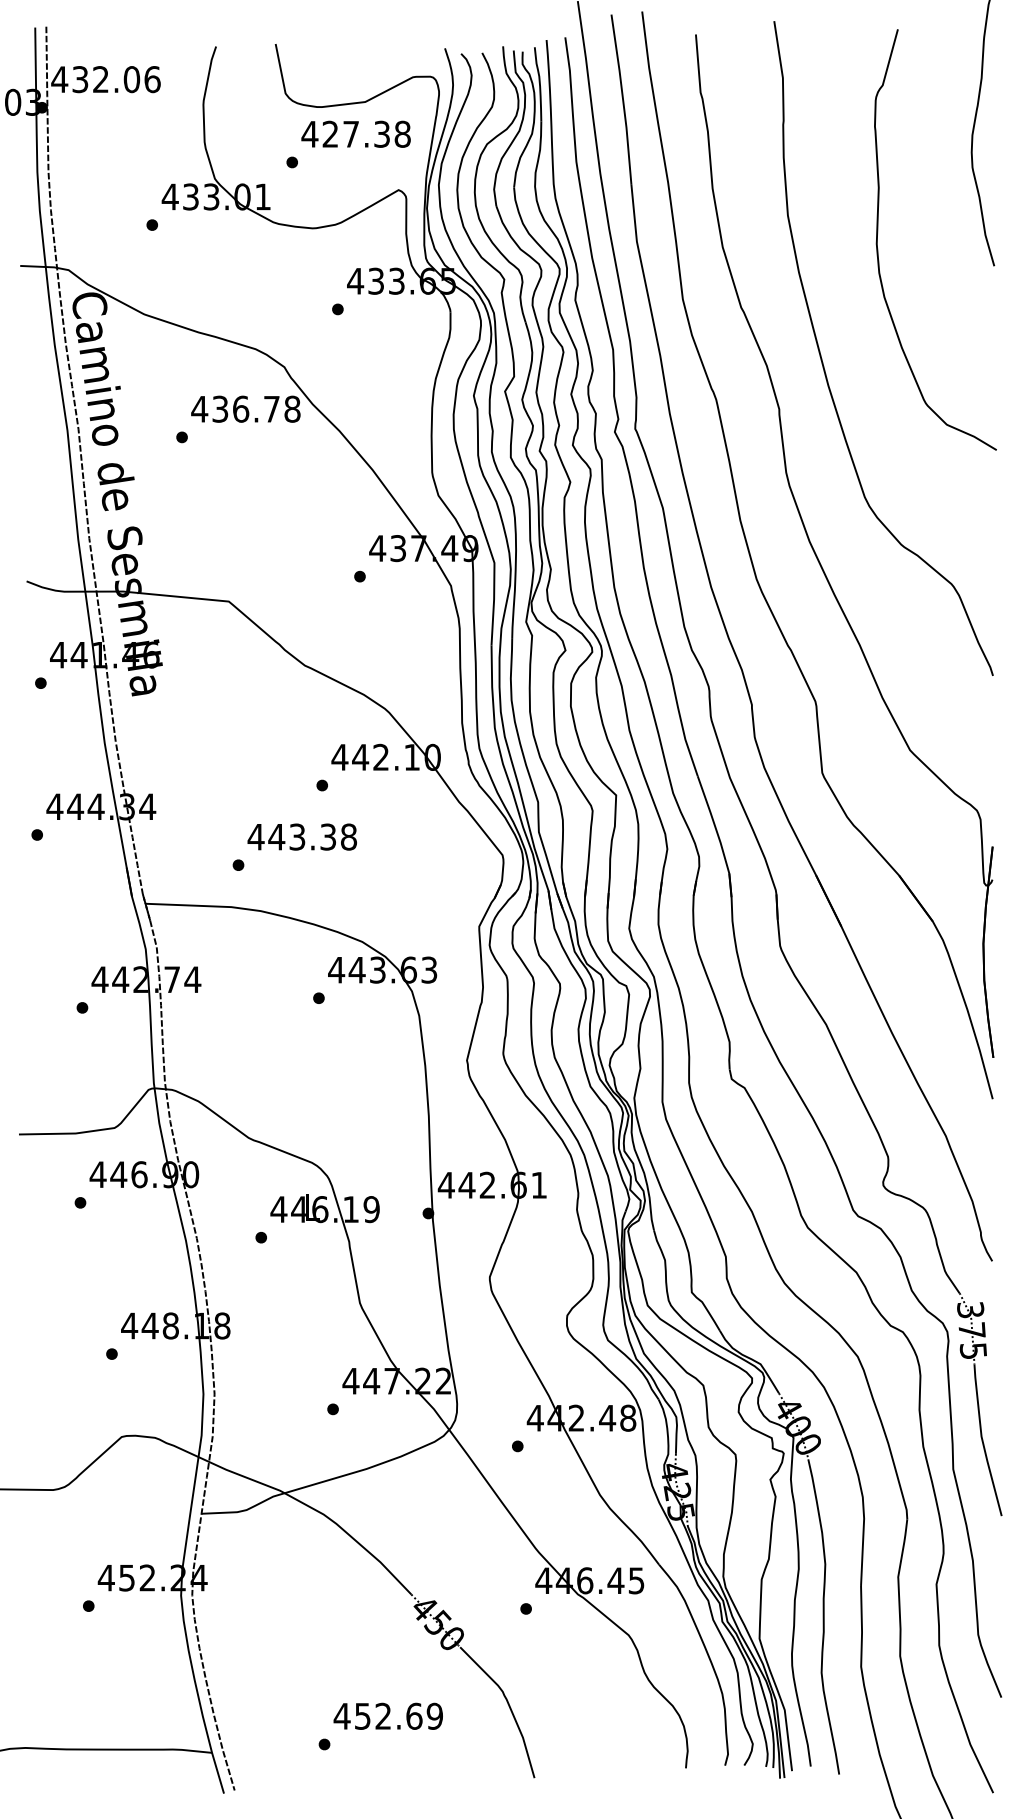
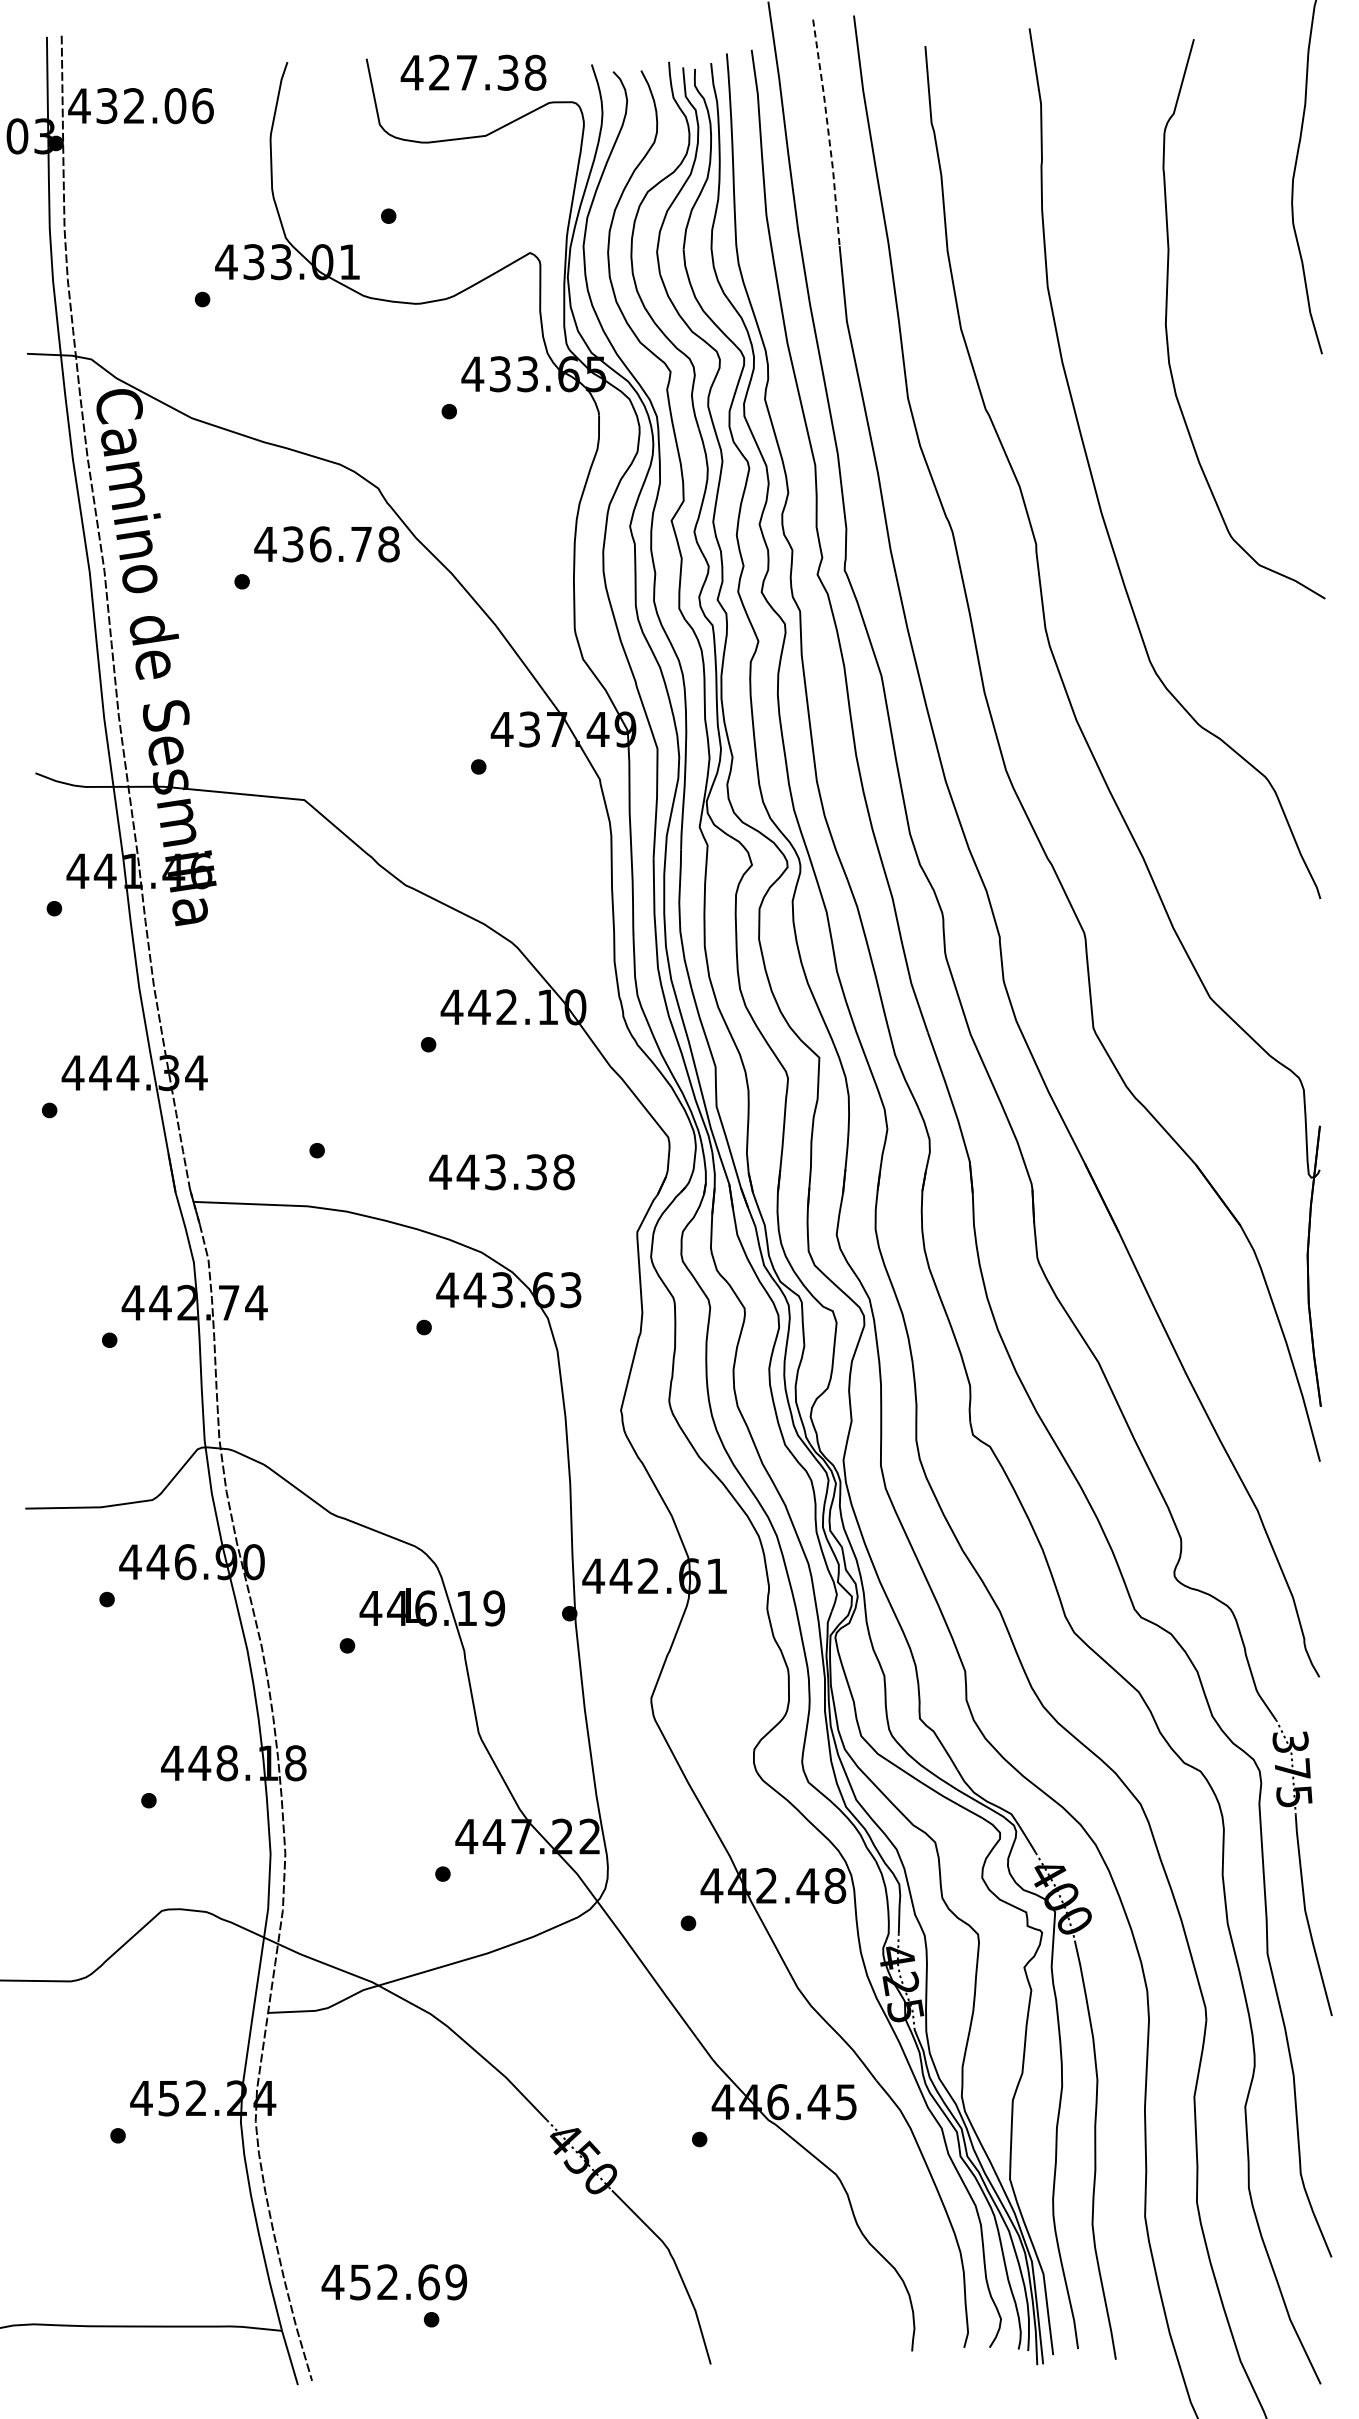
line: (623, 99) -> (828, 132), solid -> dashed
text: (356, 134) -> (473, 72), moved
text: (301, 837) -> (501, 1172), moved
text: (388, 1716) -> (394, 2282), moved

